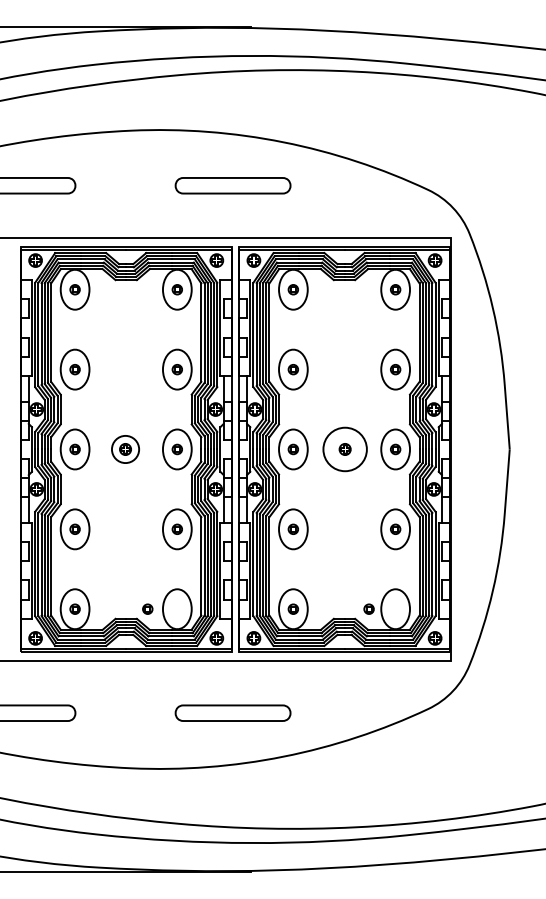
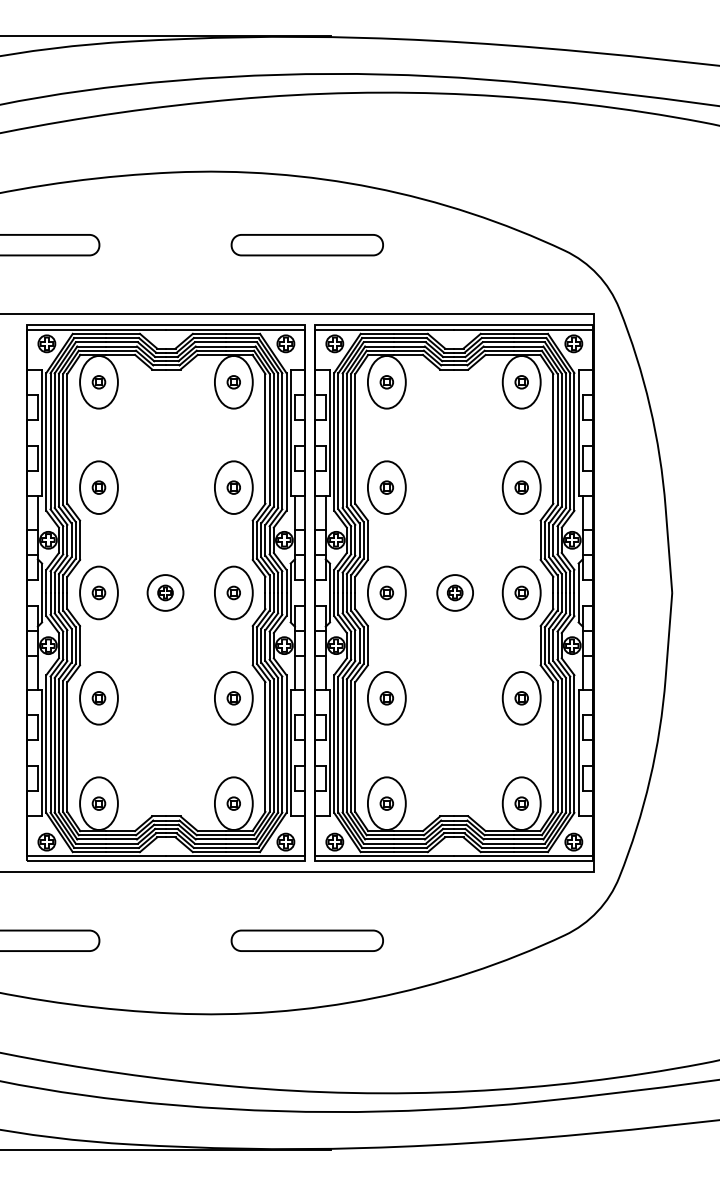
circle: (345, 449) -> (455, 592), size x0.62
part: (147, 609) -> (233, 803), moved
part: (368, 609) -> (521, 803), moved

